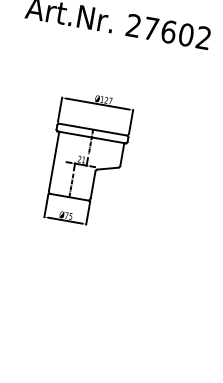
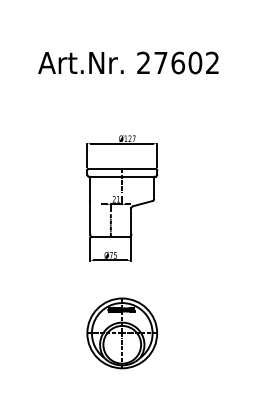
part: (64, 297) -> (122, 333), added

